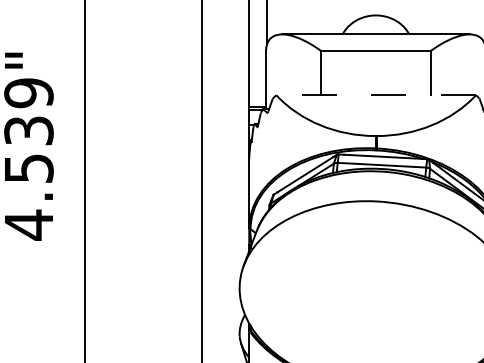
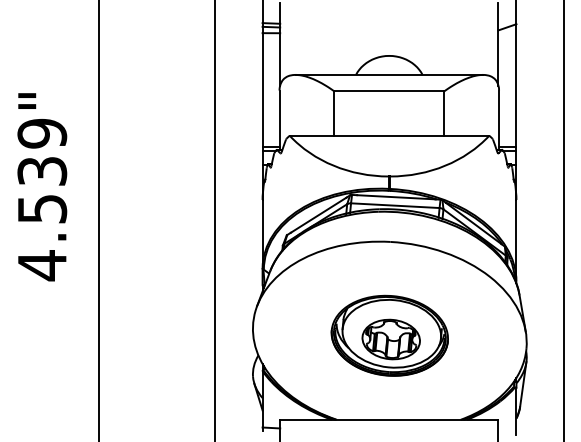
line: (376, 95) -> (389, 135), dashed -> solid
part: (376, 295) -> (389, 335), added

